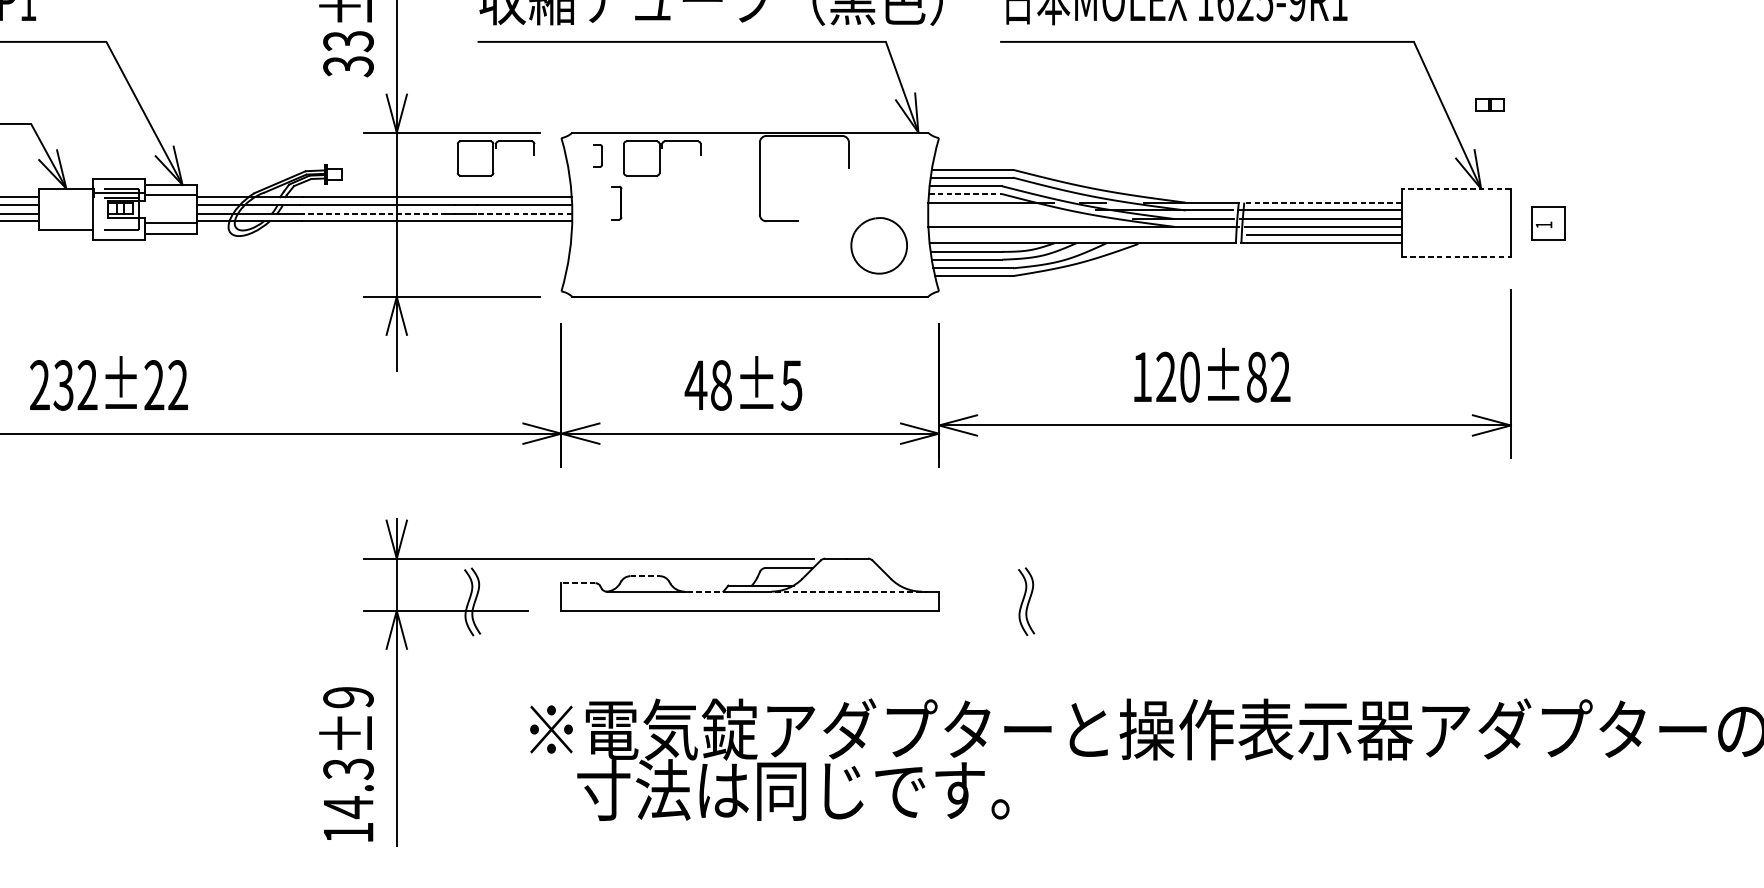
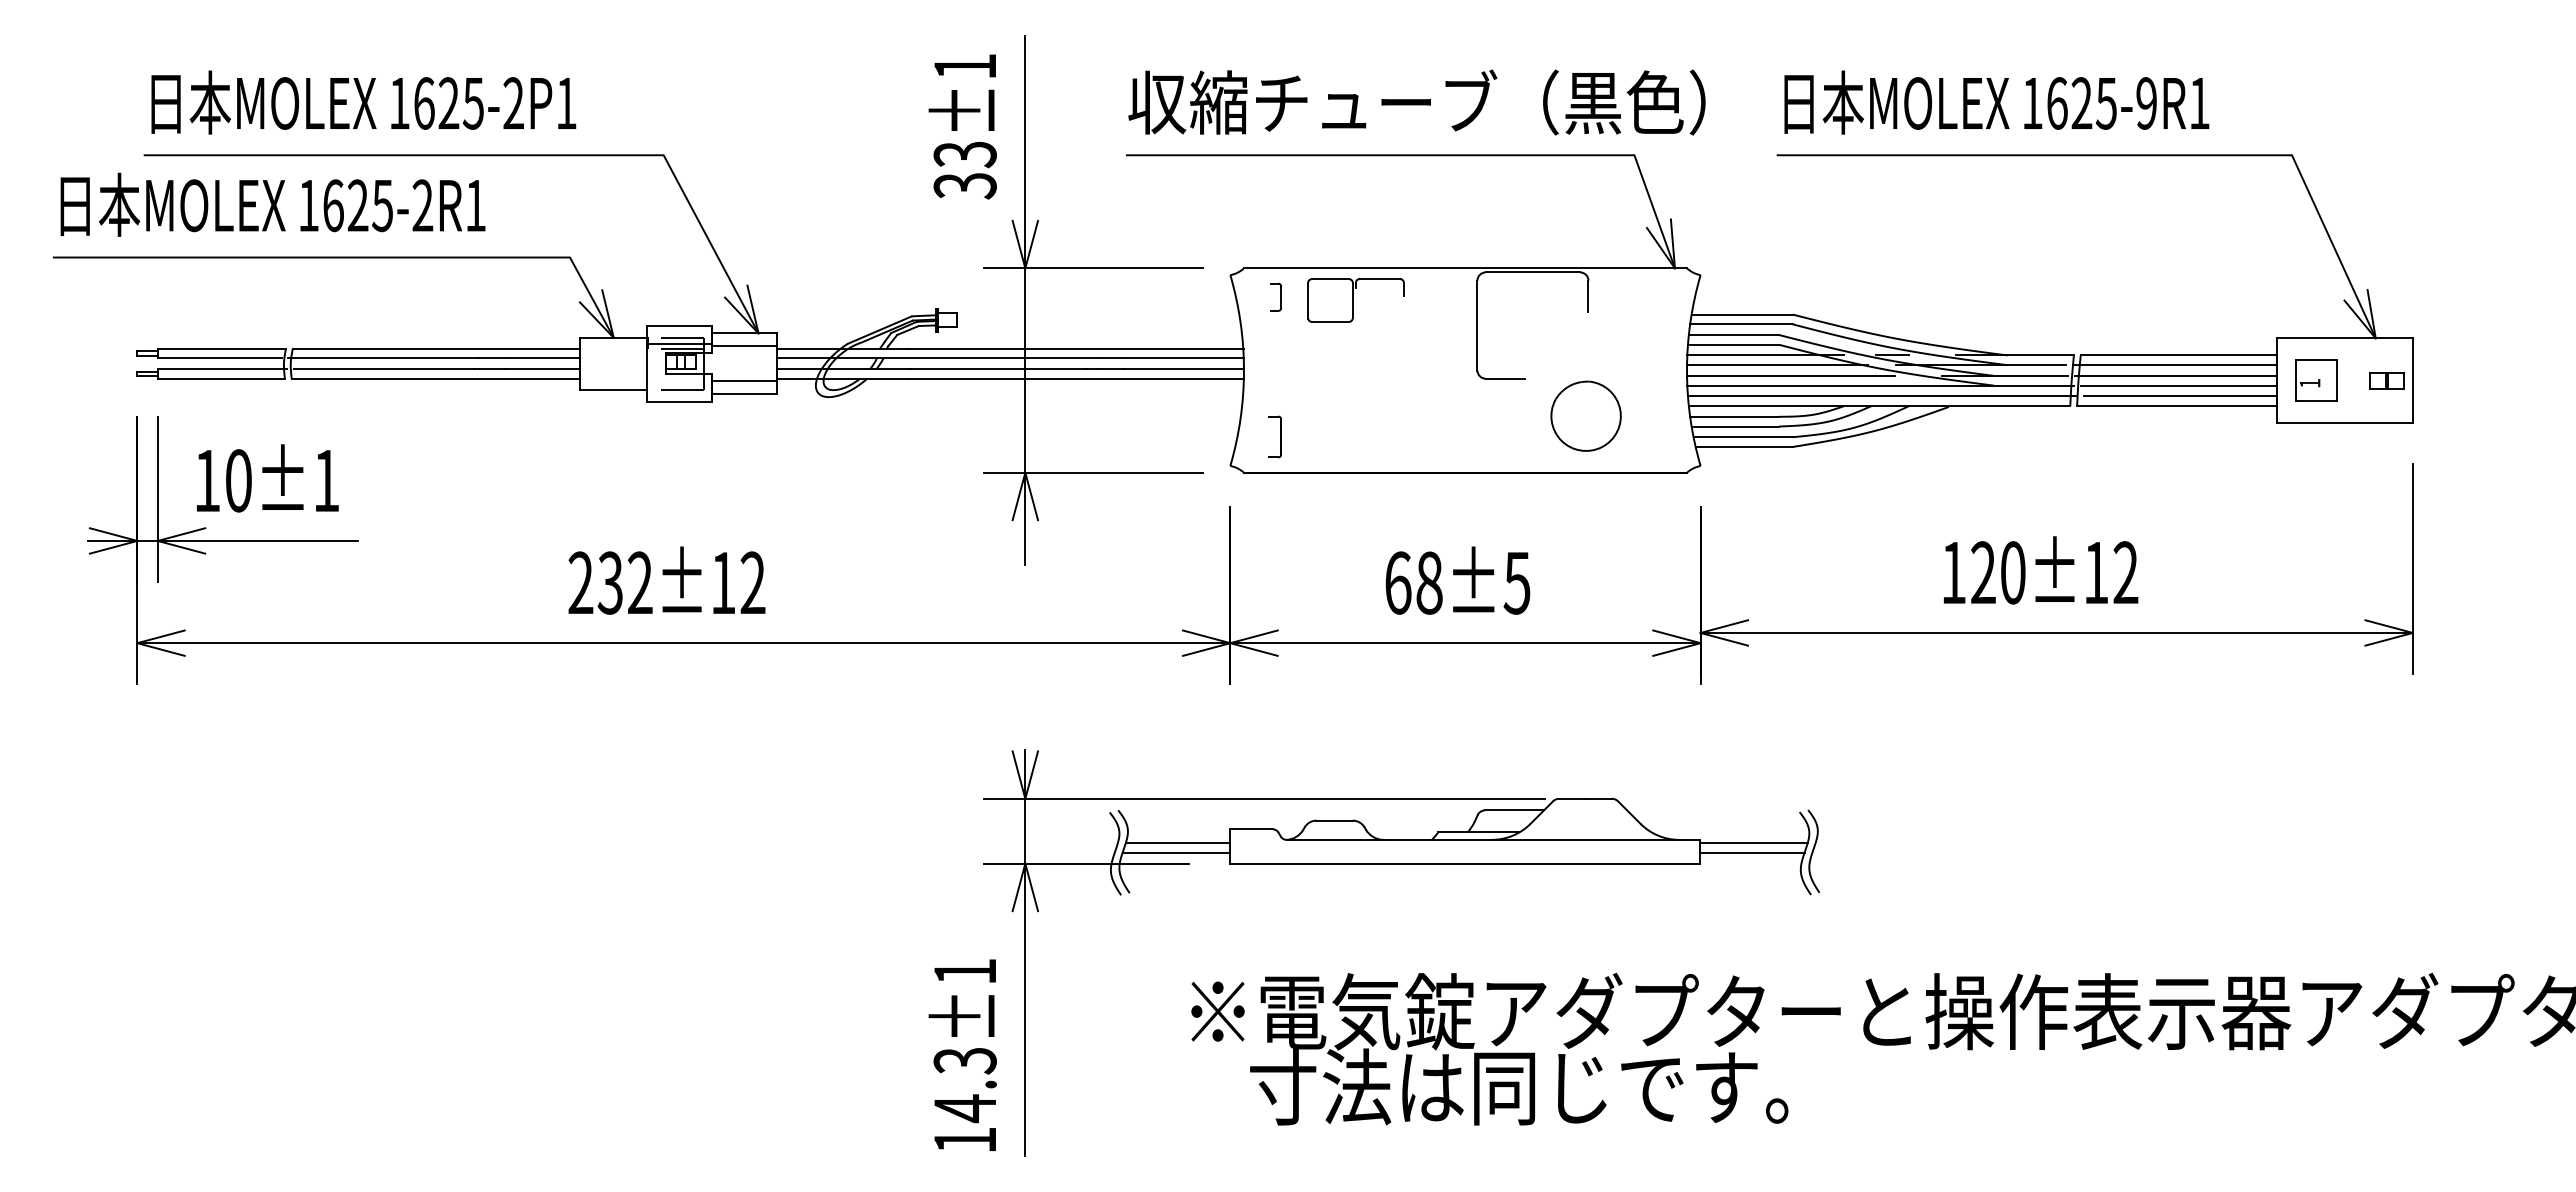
part: (1489, 104) -> (2386, 380), moved
part: (495, 158) -> (1148, 300), removed
line: (1456, 189) -> (2344, 338), dashed -> solid
line: (965, 193) -> (1733, 344), dashed -> solid
part: (616, 202) -> (1274, 436), moved
line: (1322, 202) -> (2178, 355), dashed -> solid
line: (1000, 210) -> (1777, 365), added
line: (374, 213) -> (997, 369), dashed -> solid
line: (524, 213) -> (1184, 369), dashed -> solid
line: (1012, 218) -> (1791, 375), added
part: (1549, 222) -> (2316, 380), moved
line: (1085, 235) -> (1882, 396), added
part: (878, 245) -> (1585, 415), moved
line: (1456, 257) -> (2345, 423), dashed -> solid
text: (1256, 376) -> (2096, 572), 120±82 -> 120±12
text: (154, 384) -> (723, 582), 232±22 -> 232±12
text: (695, 384) -> (1397, 582), 48±5 -> 68±5
line: (645, 576) -> (1335, 820), dashed -> solid
line: (577, 583) -> (1250, 829), dashed -> solid
line: (707, 591) -> (1412, 839), dashed -> solid
line: (846, 591) -> (1585, 839), dashed -> solid
line: (518, 594) -> (1177, 843), added
line: (981, 594) -> (1753, 843), added
line: (517, 601) -> (1175, 852), added
line: (980, 601) -> (1752, 852), added
text: (347, 697) -> (964, 971), 14.3±9 -> 14.3±1

